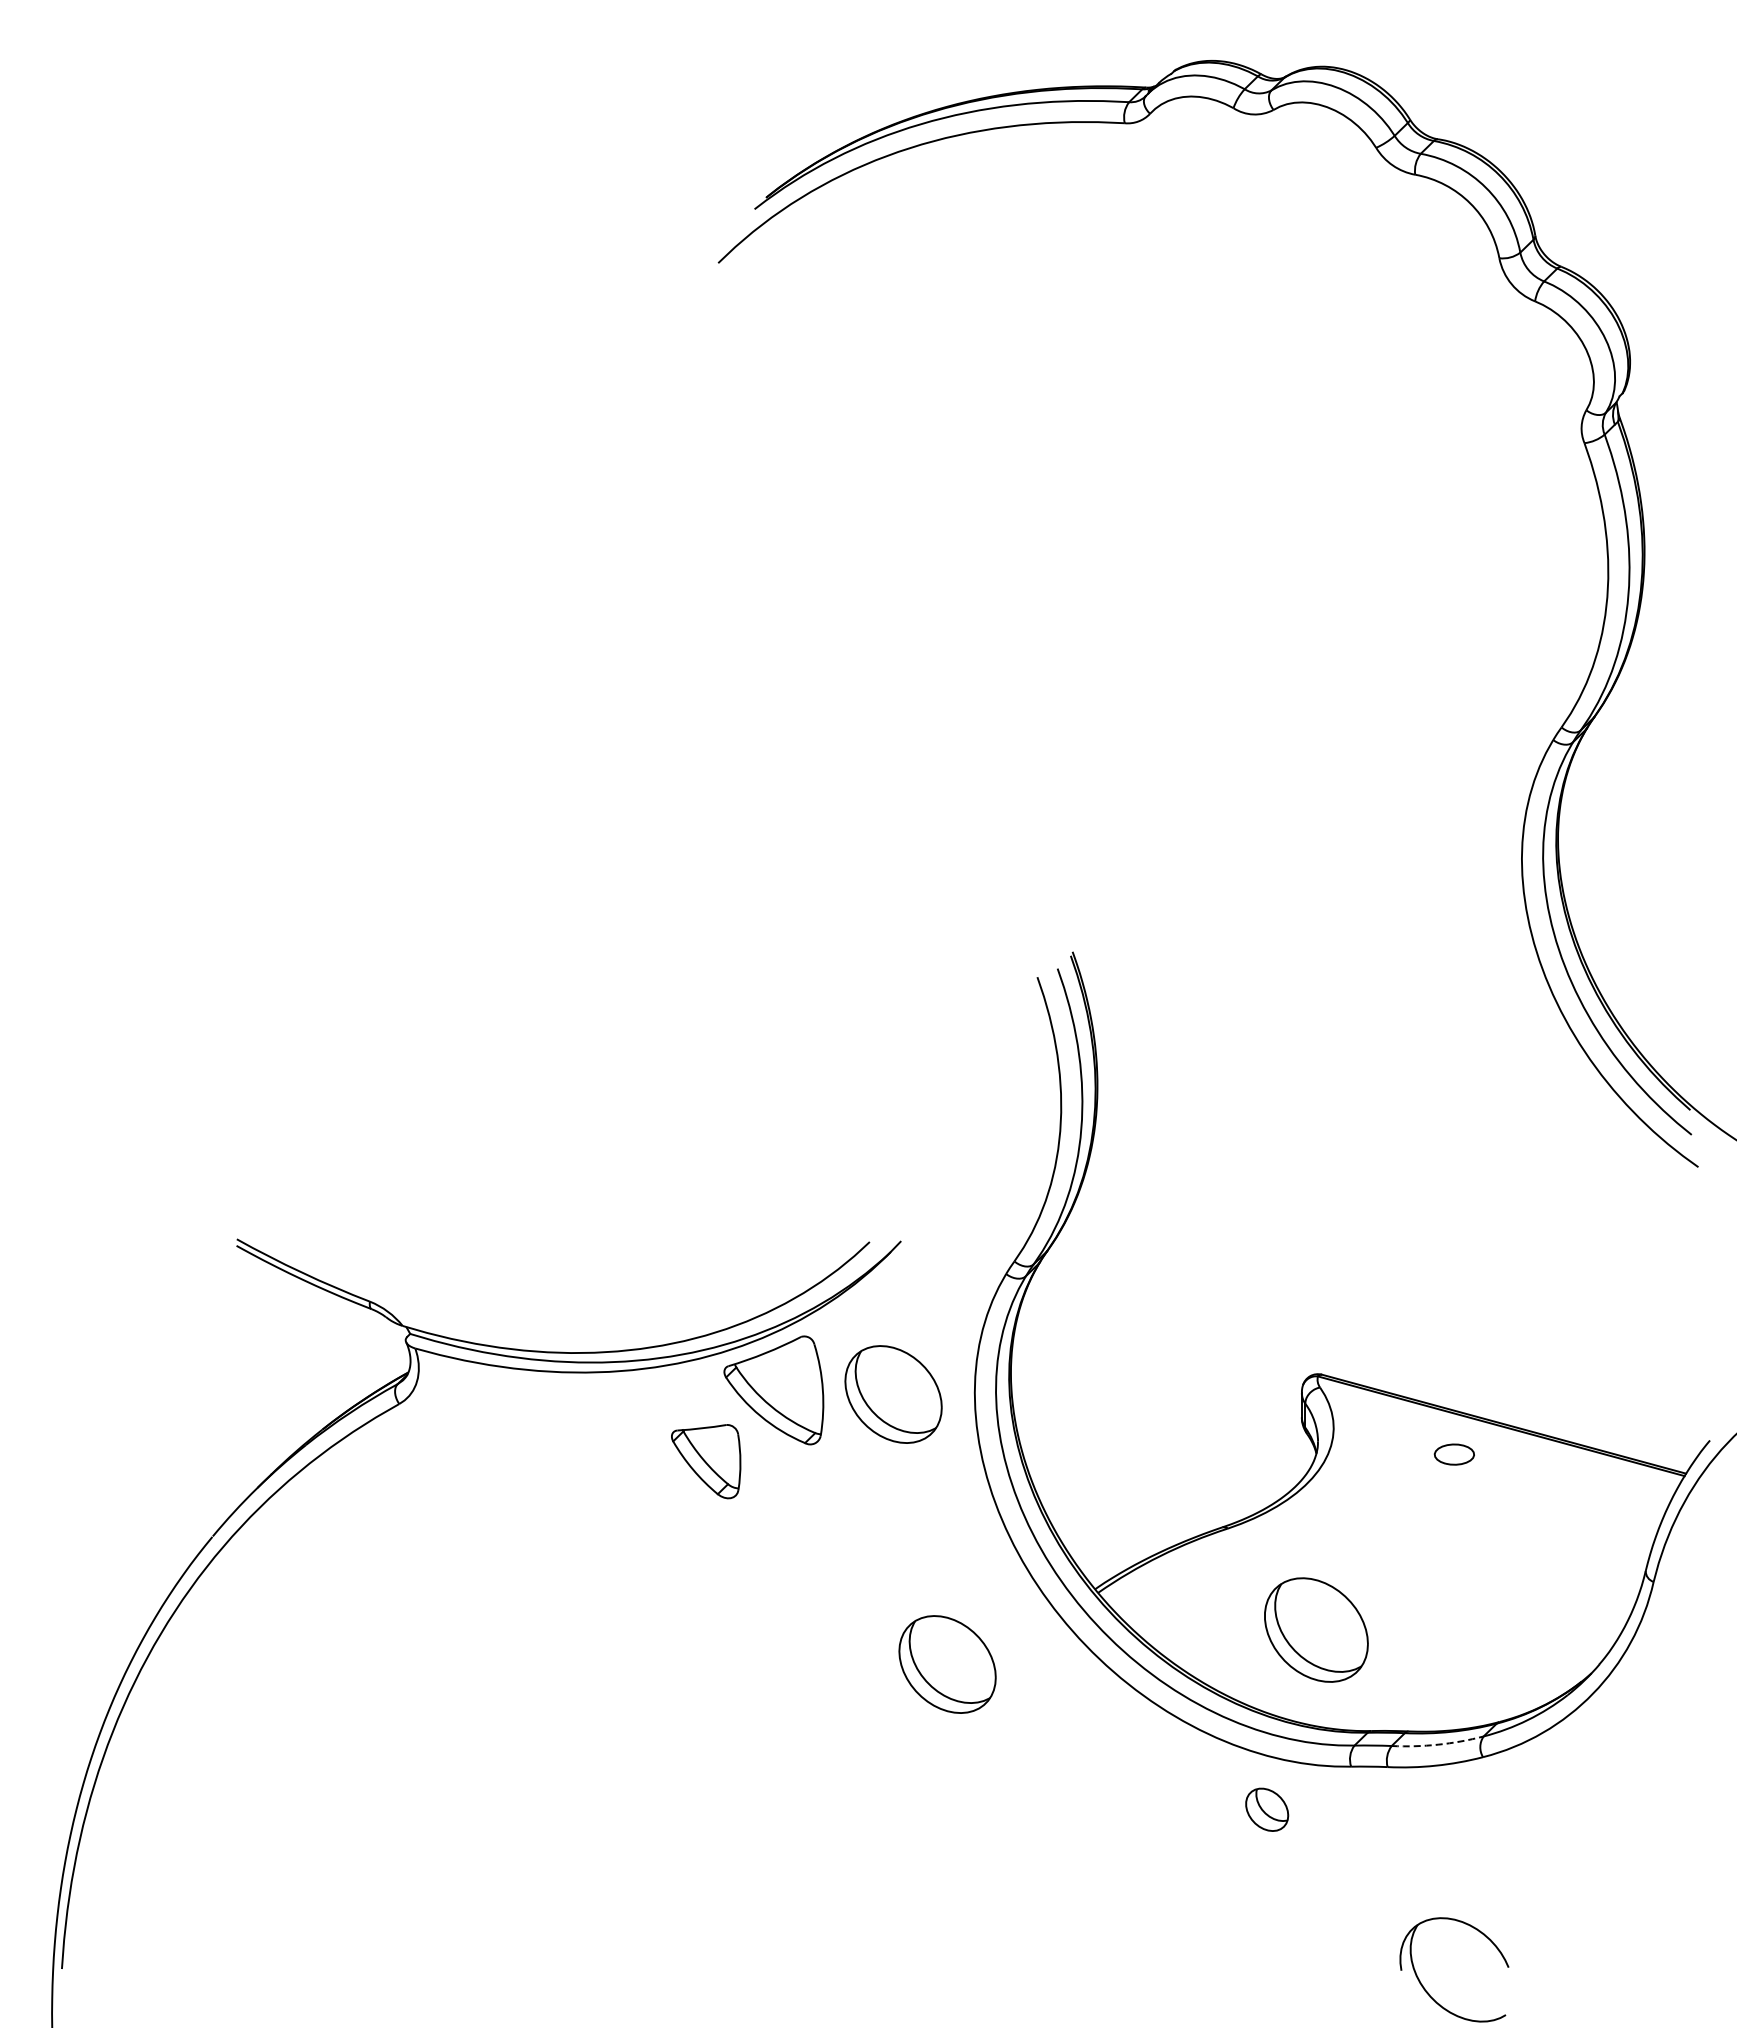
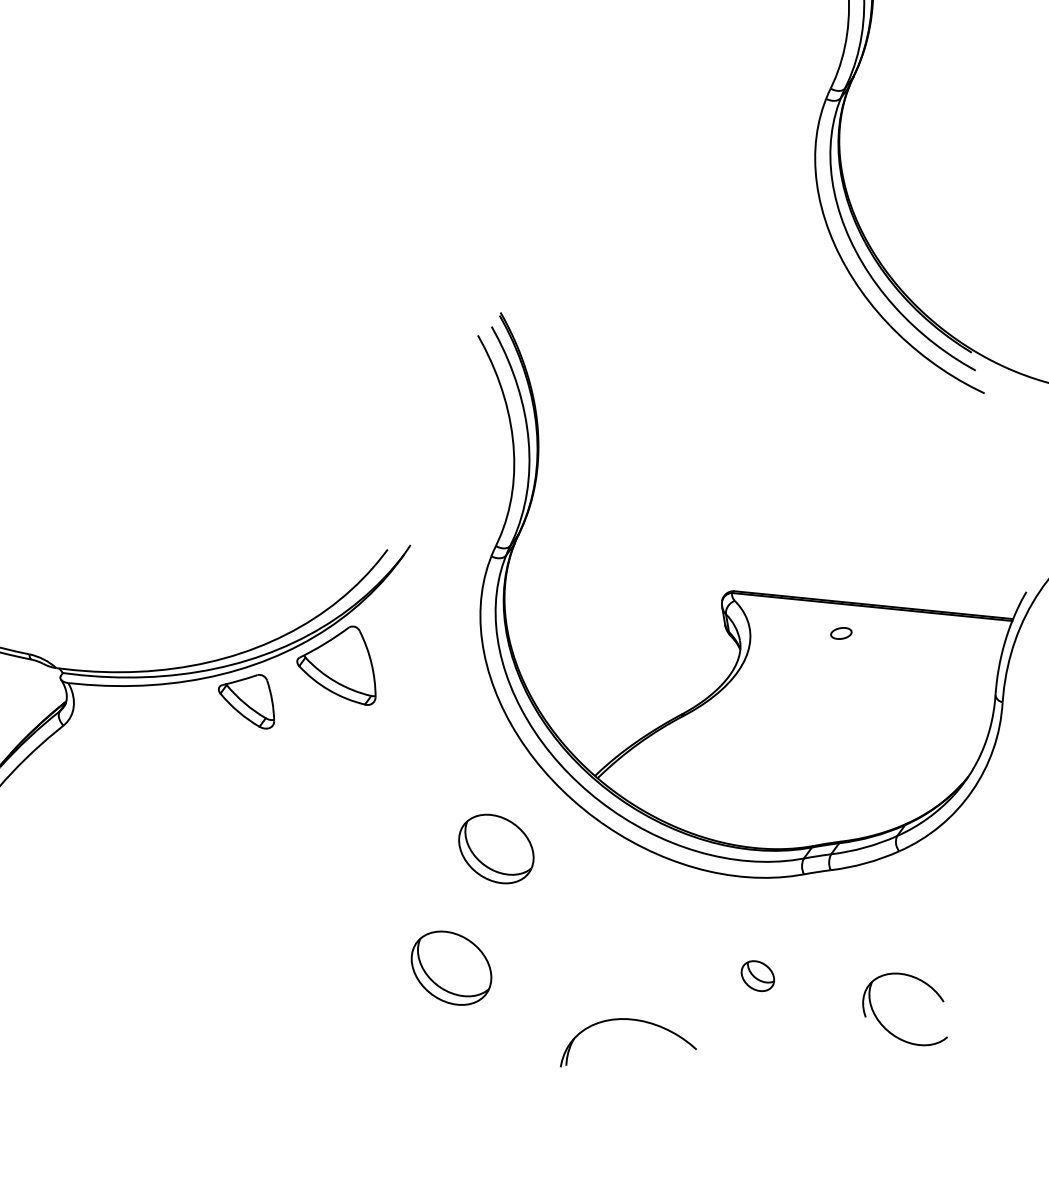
part: (893, 1394) -> (423, 658), removed
part: (1454, 1454) -> (841, 633), size x0.71
part: (706, 1461) -> (247, 704), moved
part: (1316, 1629) -> (451, 967), moved
arc: (1438, 1744) -> (865, 847), dashed -> solid
part: (1267, 1809) -> (758, 975), moved
part: (1080, 1920) -> (624, 1019), added

